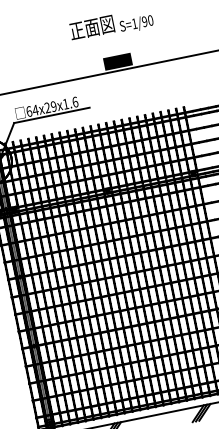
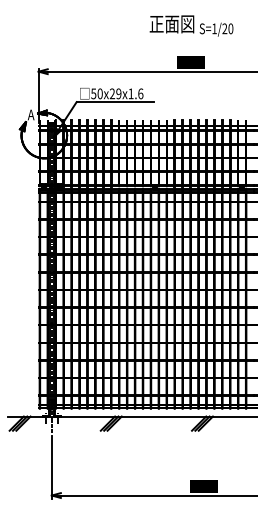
text: (144, 22) -> (224, 29), S=1/90 -> S=1/20
text: (31, 110) -> (96, 93), 64x29x1.6 -> 50x29x1.6

